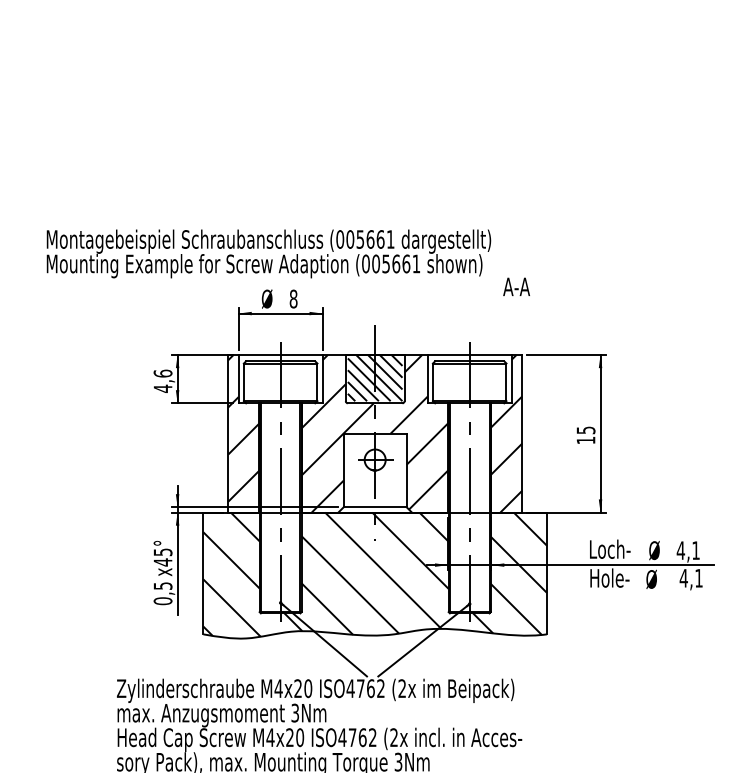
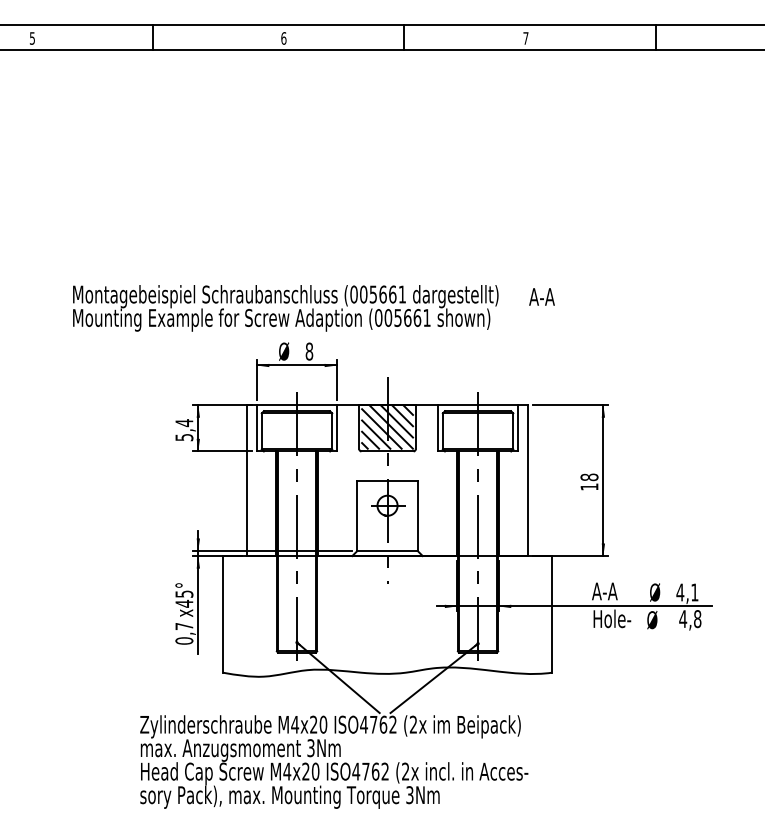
text: (516, 286) -> (541, 296), moved
text: (163, 381) -> (184, 430), 4,6 -> 5,4
hatch: (243, 428) -> (261, 475), removed
text: (586, 430) -> (589, 477), 15 -> 18
hatch: (375, 433) -> (387, 480), removed
hatch: (506, 433) -> (513, 480), removed
text: (610, 549) -> (612, 591), Loch- -> A-A
hatch: (375, 574) -> (387, 615), removed
text: (698, 578) -> (697, 619), 4,1 -> 4,8
text: (163, 586) -> (184, 626), 0,5 -> 0,7

